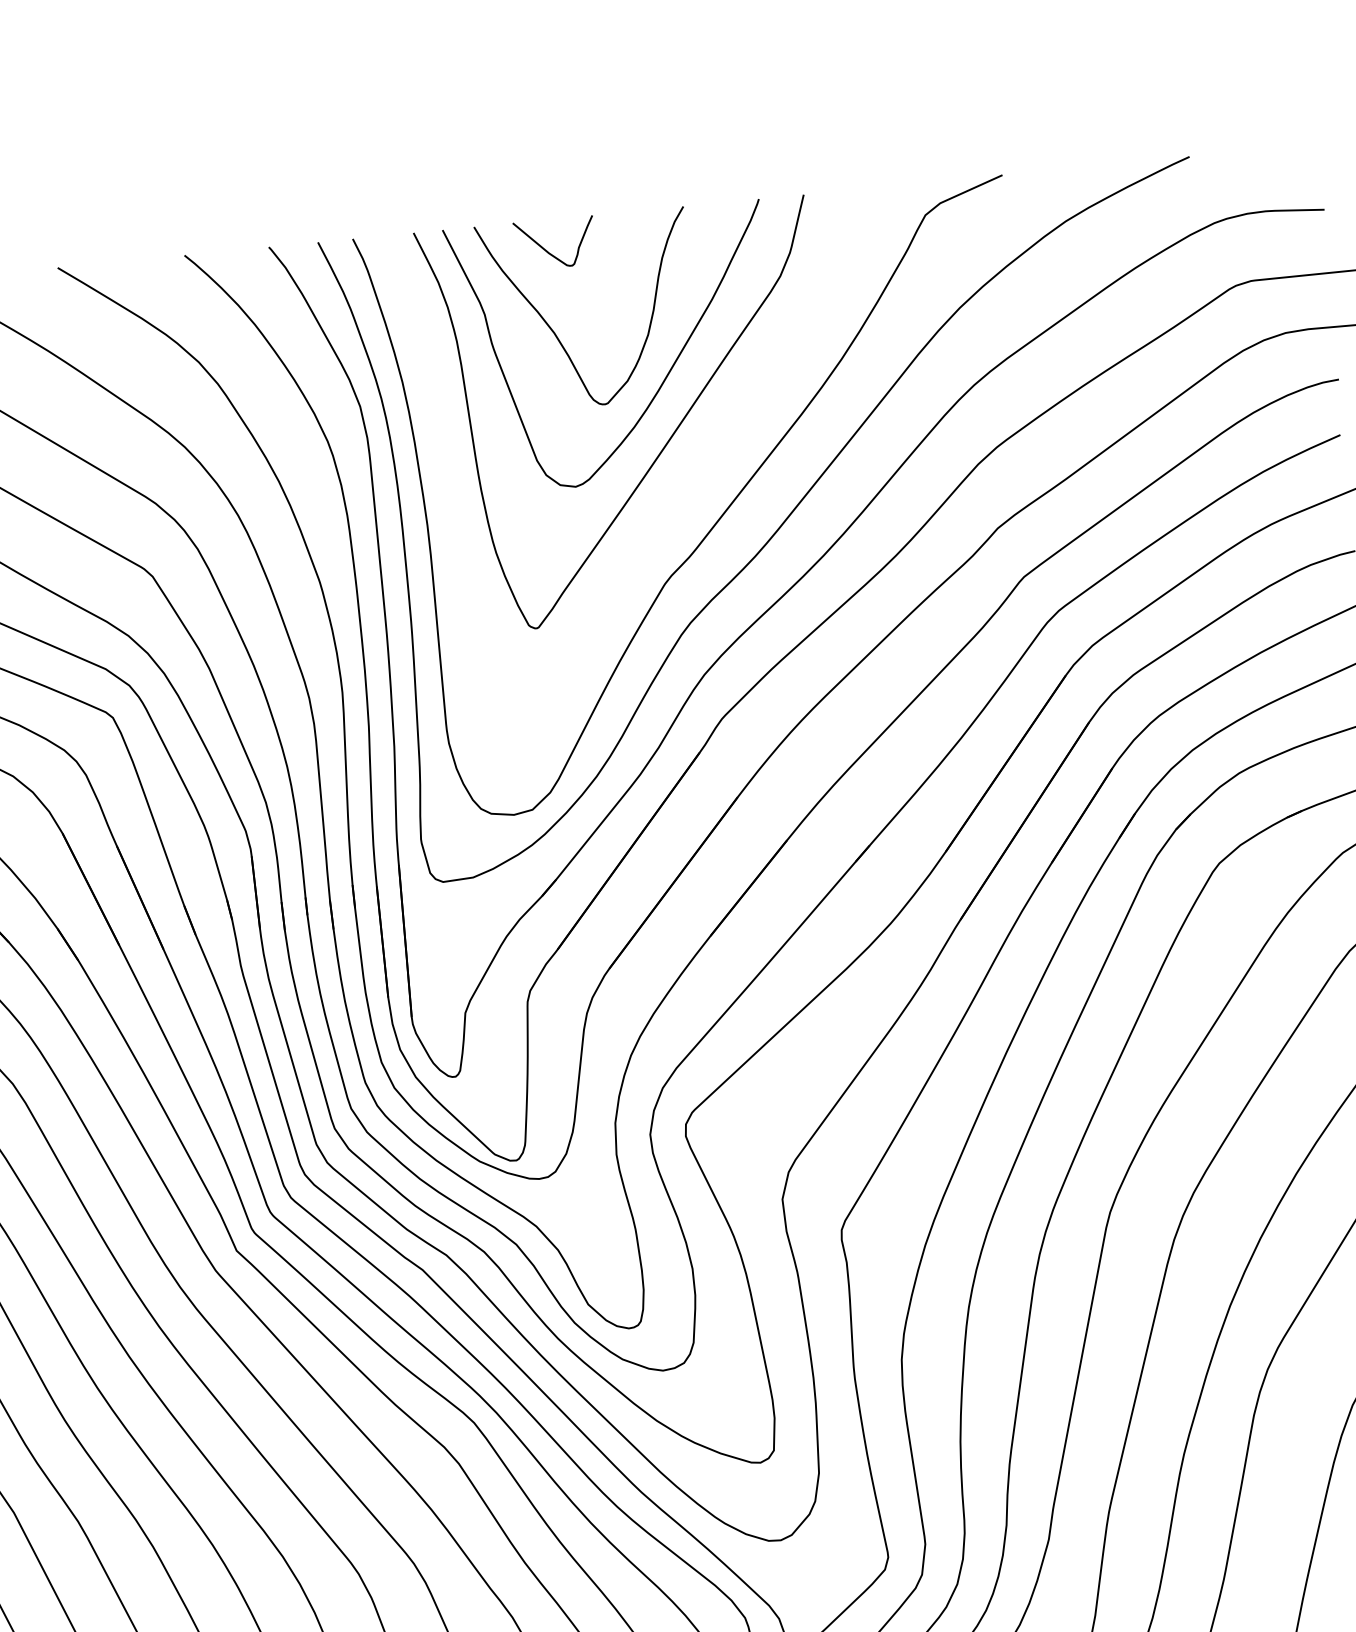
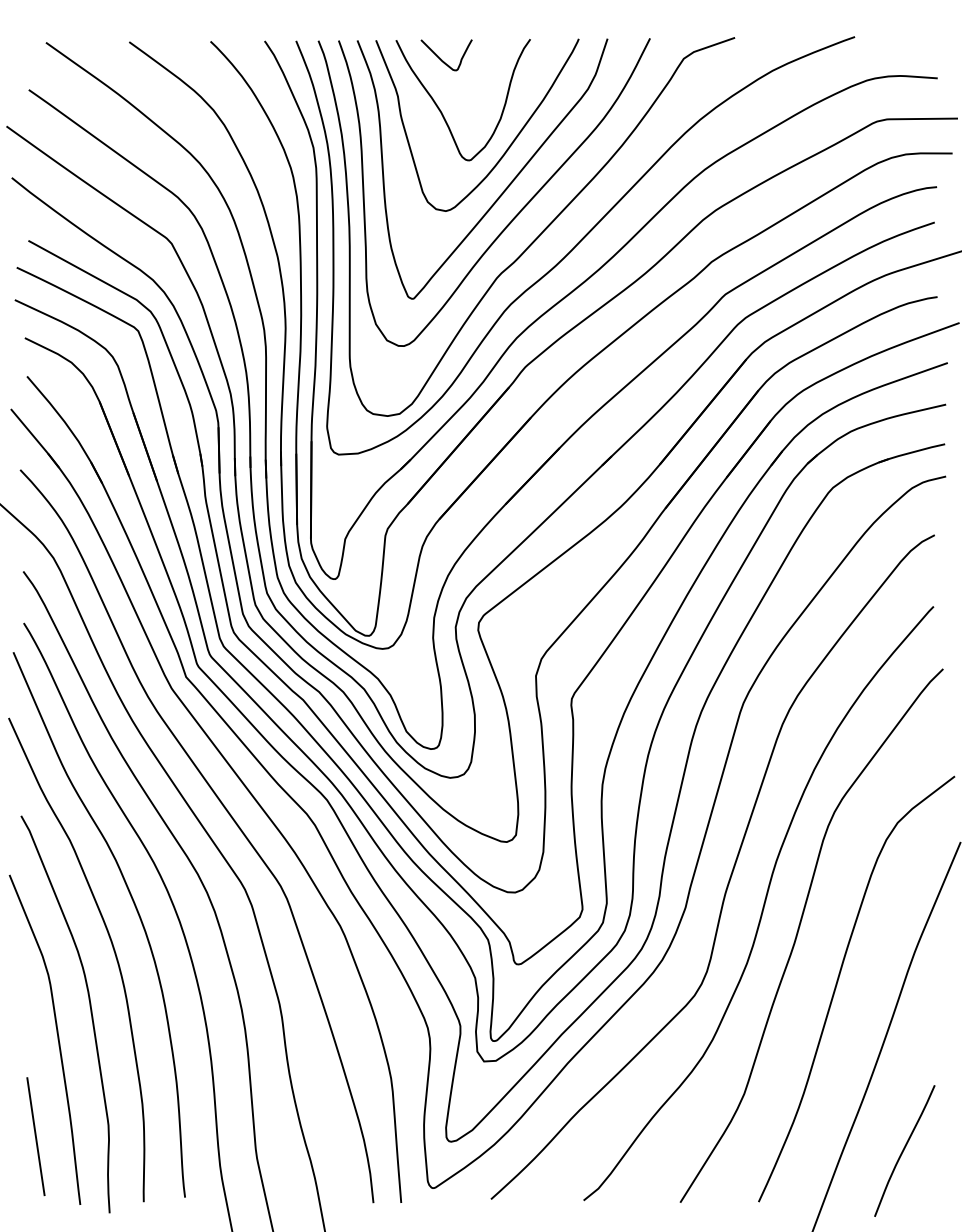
curve: (686, 481) -> (516, 214), added

